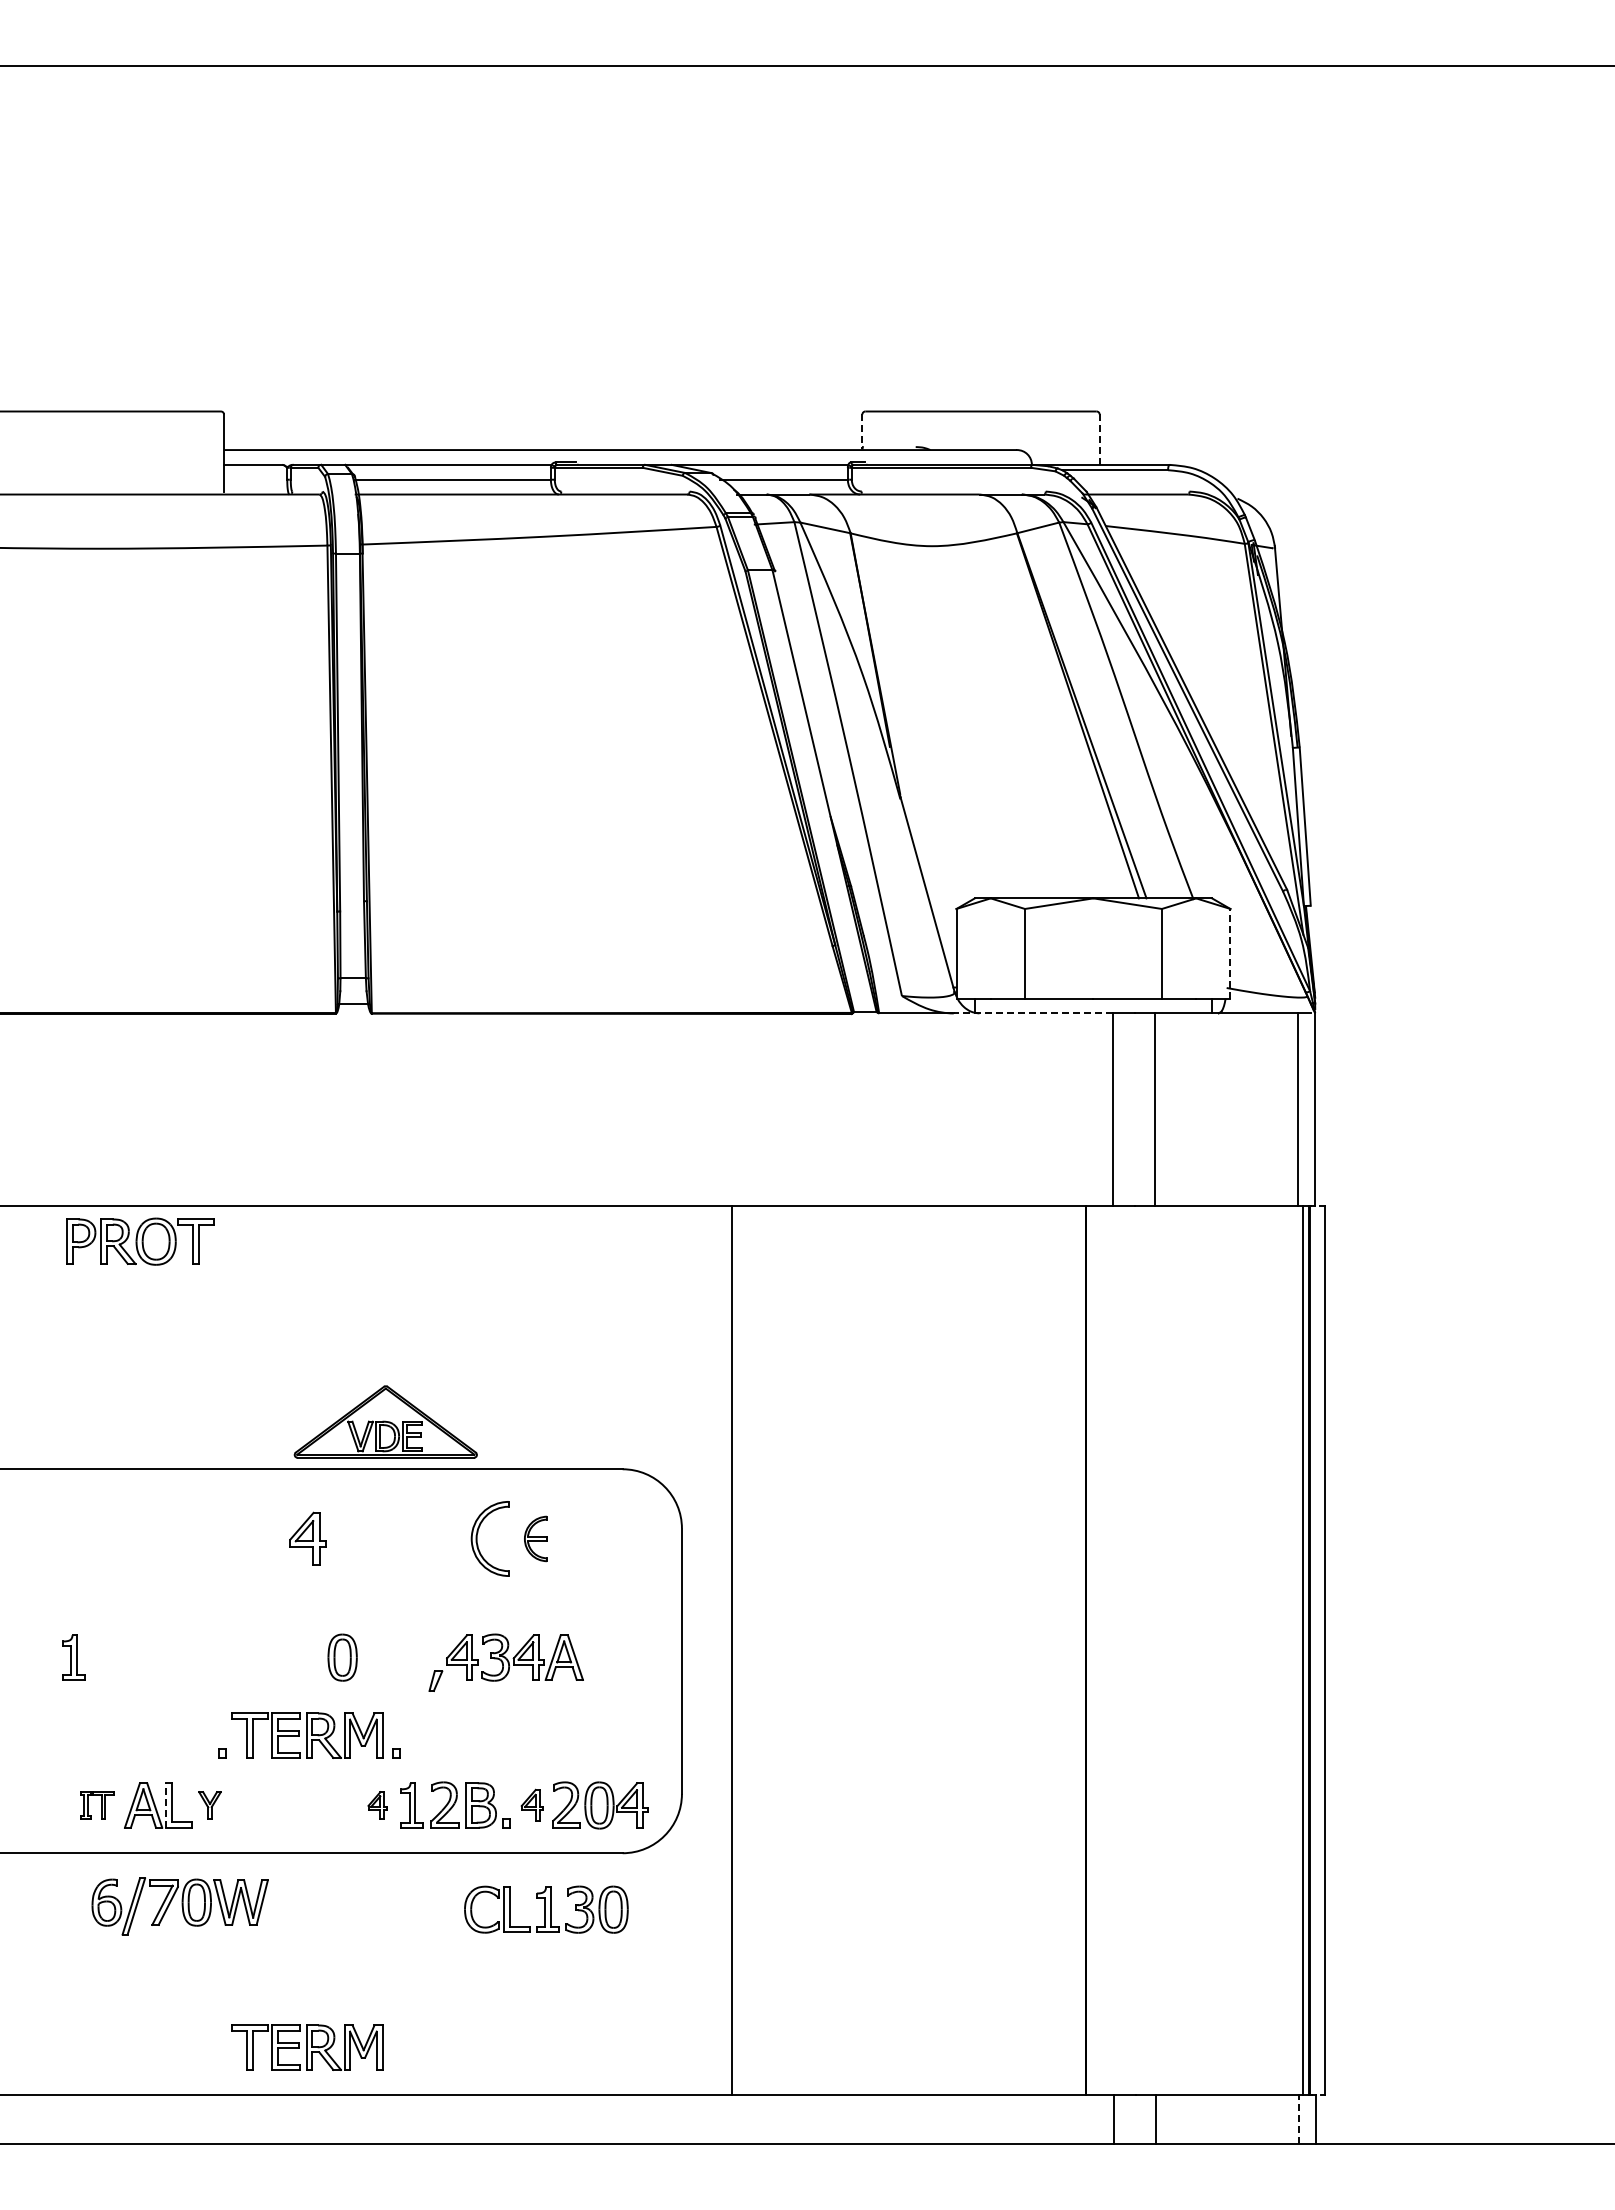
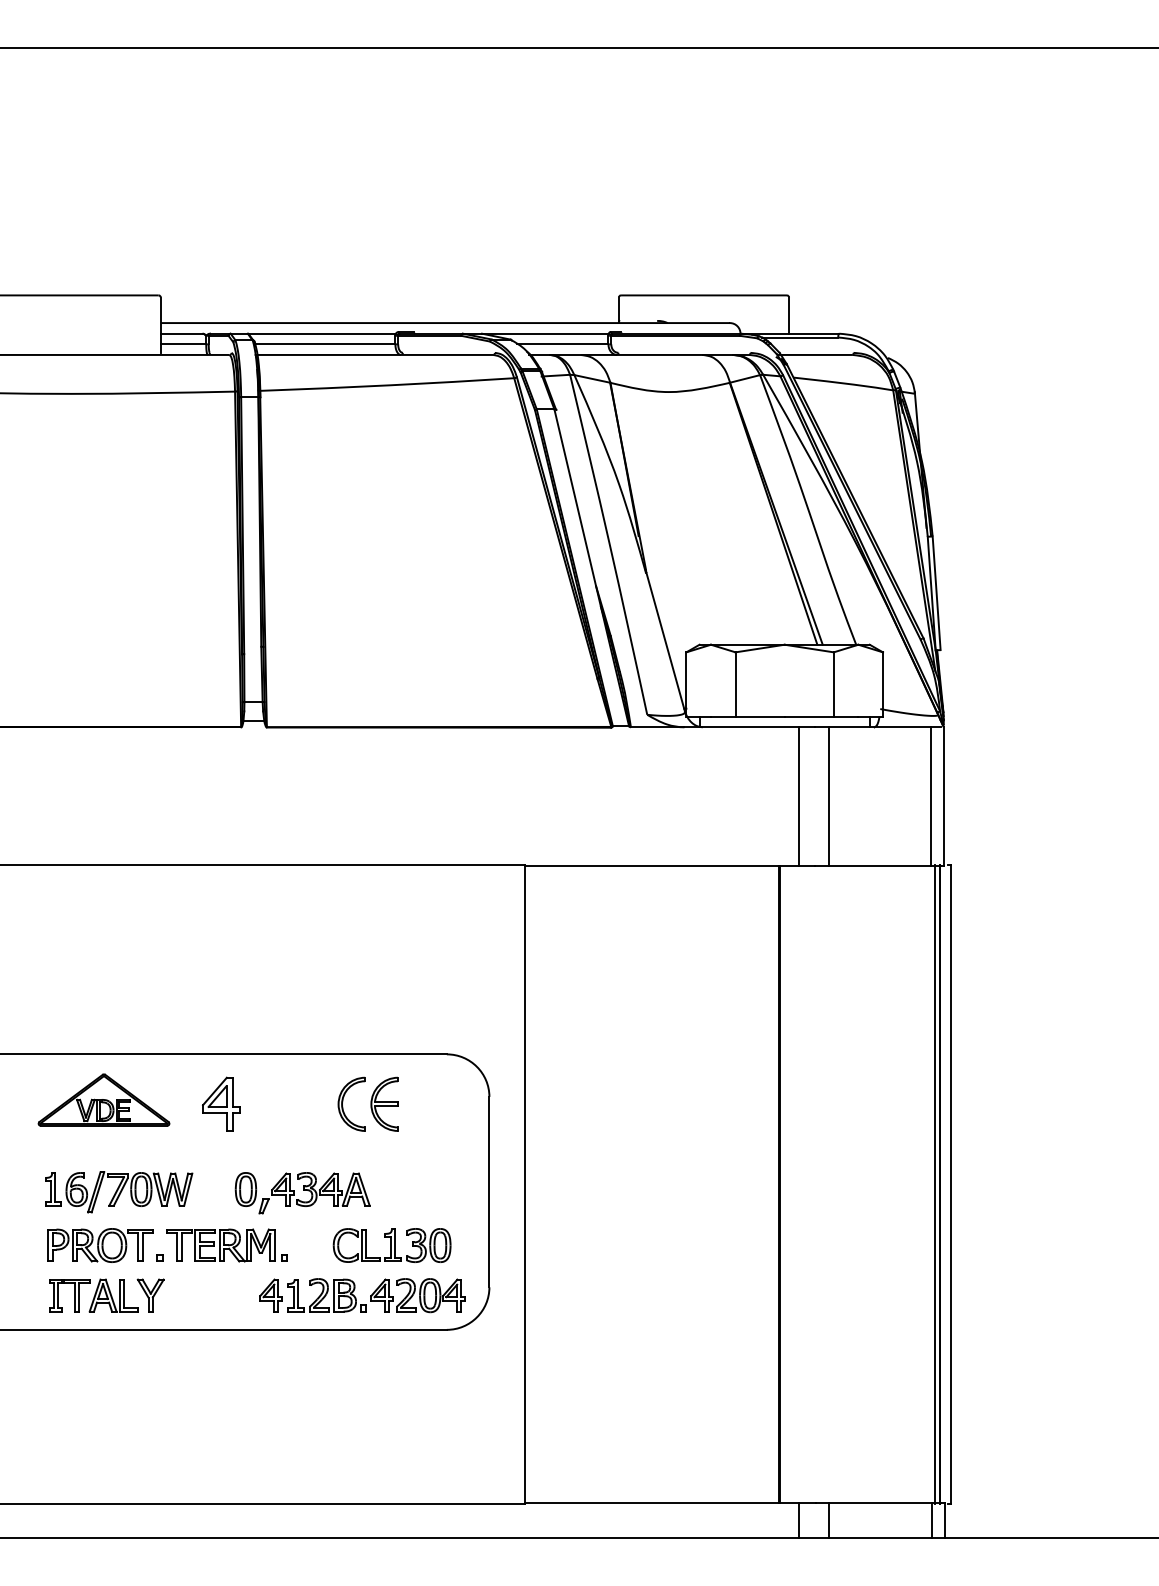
line: (862, 432) -> (618, 310), dashed -> solid
line: (1099, 439) -> (789, 315), dashed -> solid
line: (255, 479) -> (183, 344), added
line: (1230, 953) -> (883, 684), dashed -> solid
line: (1033, 1013) -> (741, 727), dashed -> solid
part: (140, 1241) -> (100, 1245), moved
part: (385, 1421) -> (103, 1099), moved
part: (307, 1538) -> (220, 1104), size x1.43
part: (535, 1538) -> (384, 1104), size x1.67
part: (505, 1662) -> (314, 1193), moved
part: (97, 1805) -> (70, 1295), size x1.67
line: (166, 1805) -> (119, 1295), dashed -> solid
part: (209, 1805) -> (150, 1295), size x1.67
part: (377, 1805) -> (270, 1295), size x1.67
part: (532, 1805) -> (382, 1295), size x1.43
part: (179, 1906) -> (128, 1192), moved
part: (546, 1909) -> (392, 1245), moved
part: (307, 2047) -> (220, 1469), removed
line: (1298, 2119) -> (931, 1520), dashed -> solid

